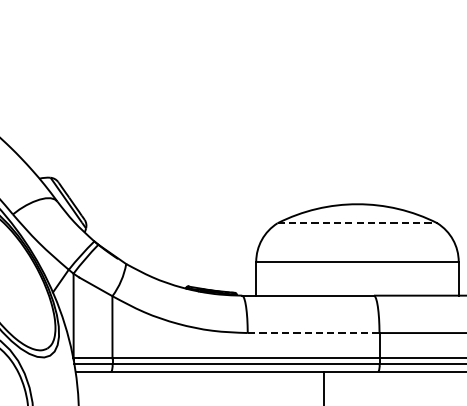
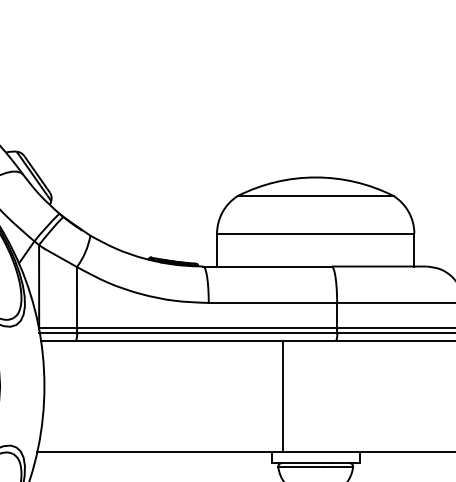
line: (357, 223) -> (315, 196), dashed -> solid
line: (313, 332) -> (272, 302), dashed -> solid

